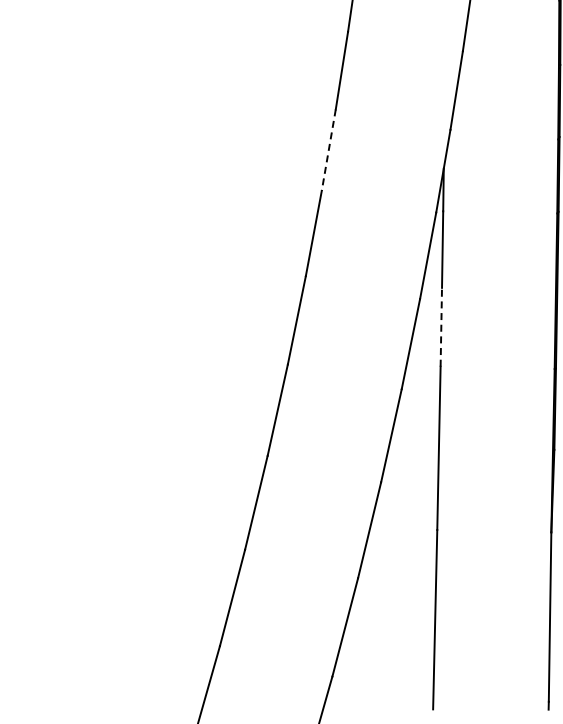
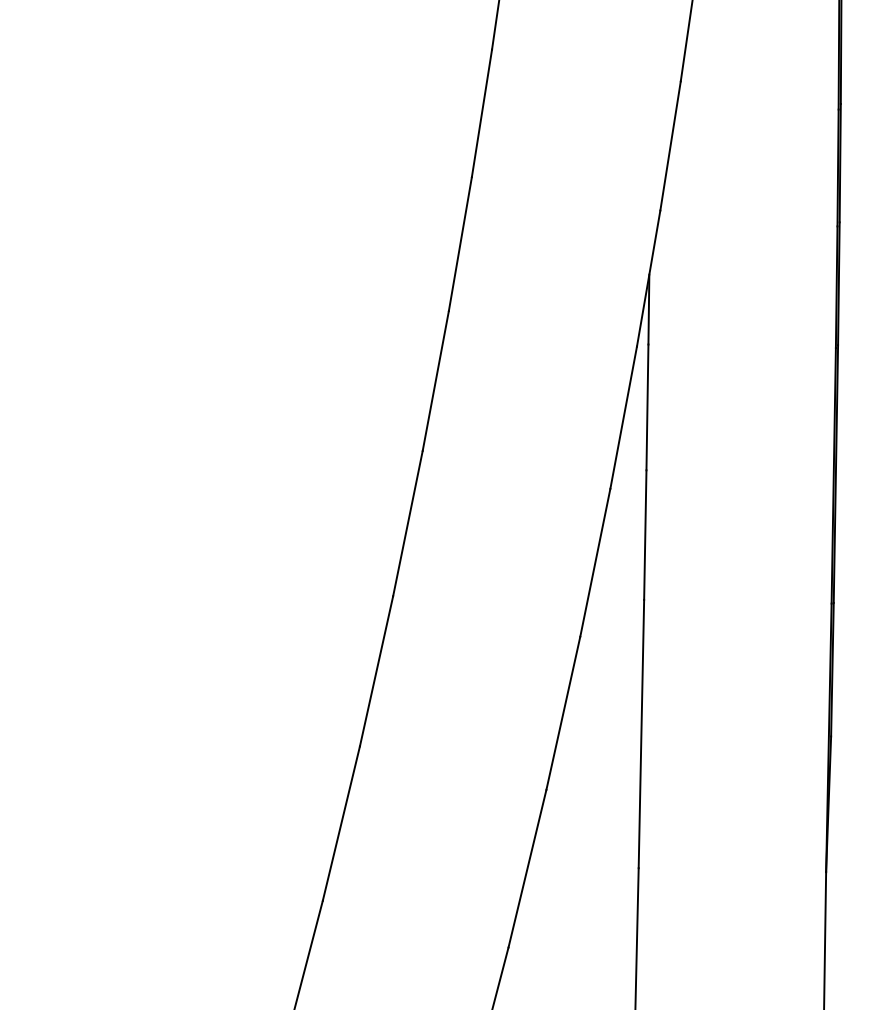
line: (328, 150) -> (459, 244), dashed -> solid
line: (441, 326) -> (645, 533), dashed -> solid

